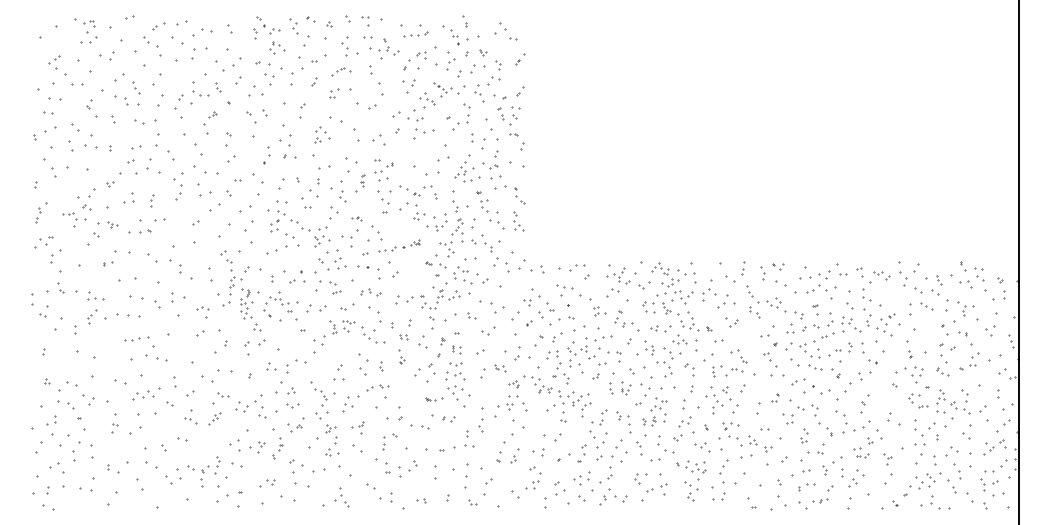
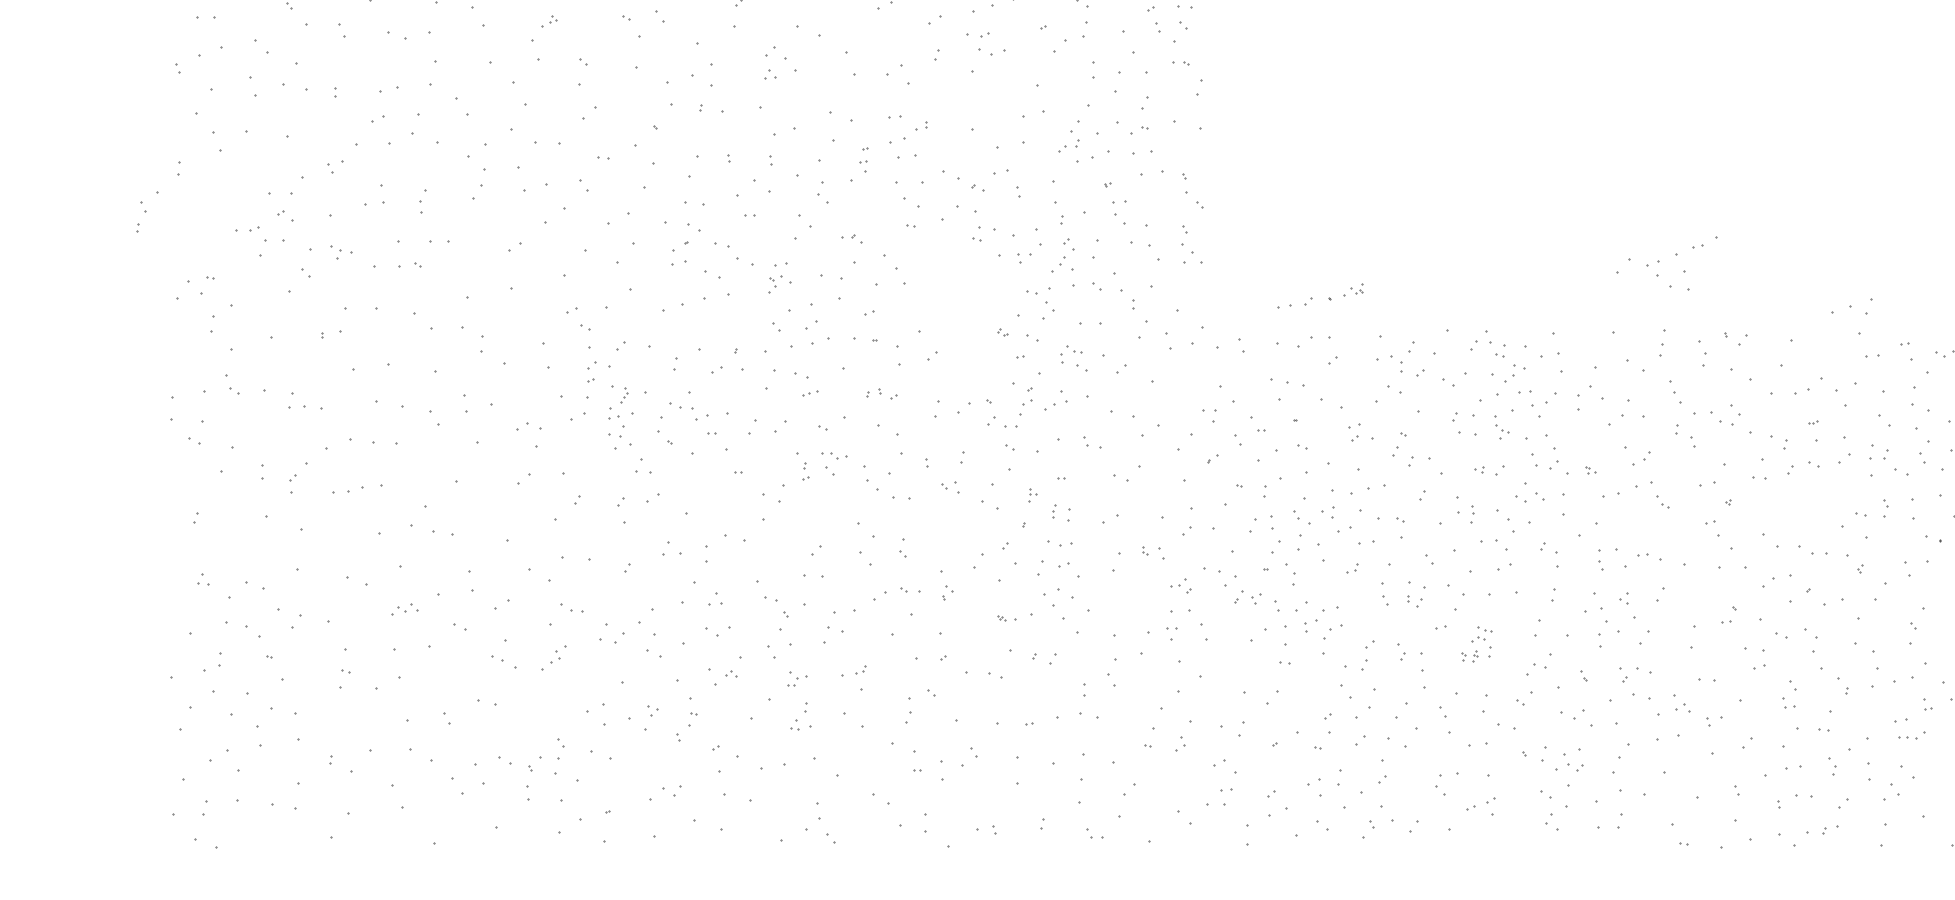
part: (420, 125) -> (985, 44), size x0.7
part: (266, 155) -> (663, 106), size x1.4
part: (41, 212) -> (147, 211), moved
part: (322, 236) -> (780, 276), size x0.7
part: (399, 245) -> (1320, 295), moved
part: (819, 274) -> (1851, 305), moved
part: (462, 275) -> (1073, 358), size x0.7
part: (370, 292) -> (880, 393), size x0.7
part: (92, 316) -> (298, 477), moved
part: (660, 328) -> (1488, 469), size x0.7
part: (136, 338) -> (357, 488), moved
part: (809, 345) -> (1666, 264), moved
part: (401, 356) -> (945, 584), moved
part: (738, 356) -> (1652, 494), moved
part: (143, 395) -> (405, 609), size x0.6
part: (654, 411) -> (1476, 643), size x0.6
part: (332, 446) -> (801, 716), size x0.7
part: (656, 489) -> (1480, 806), size x0.7

